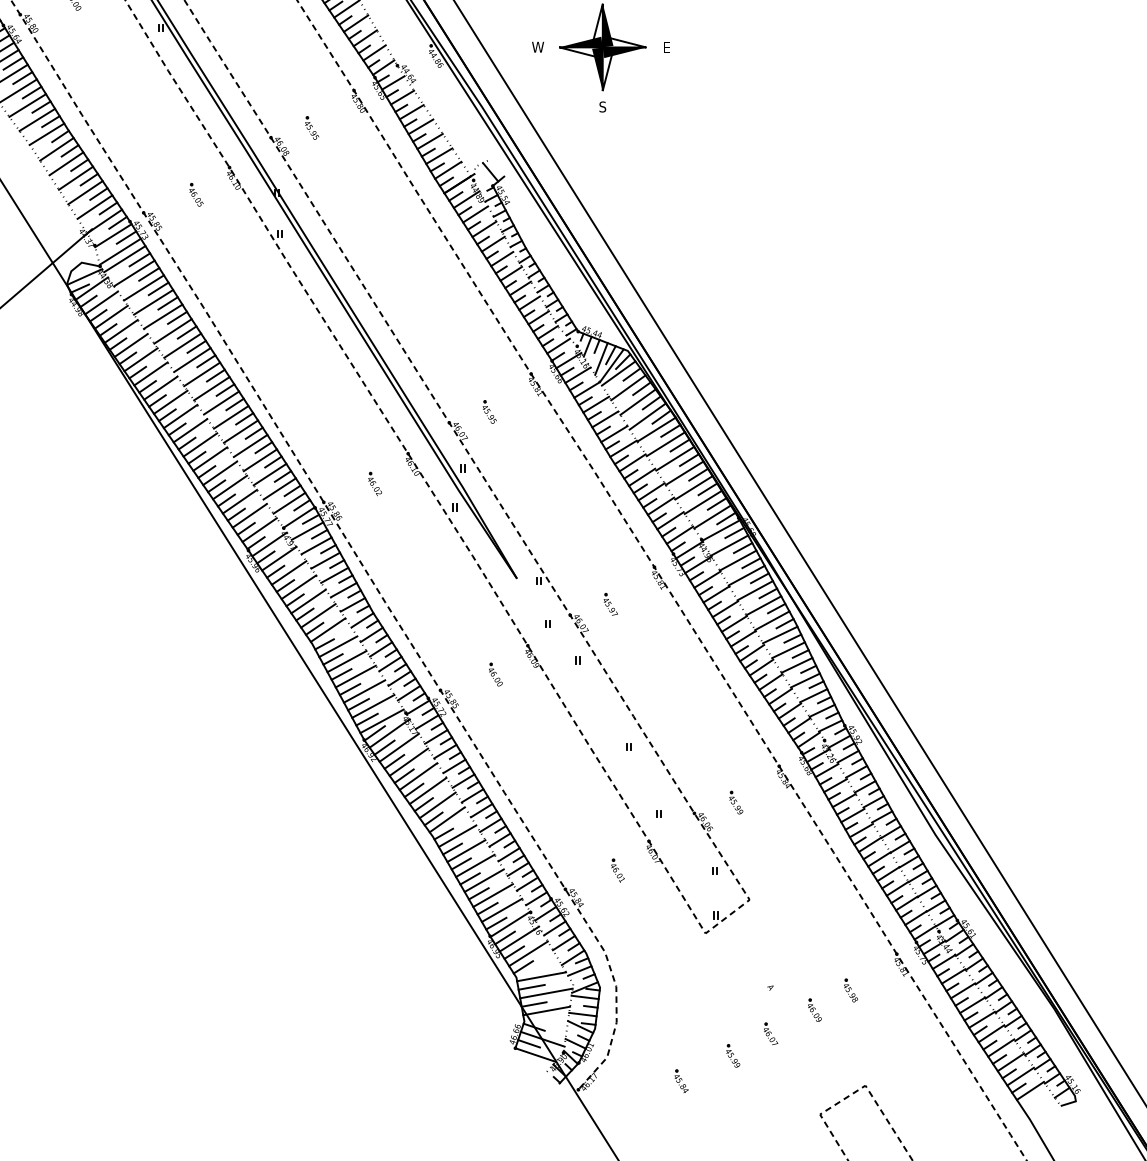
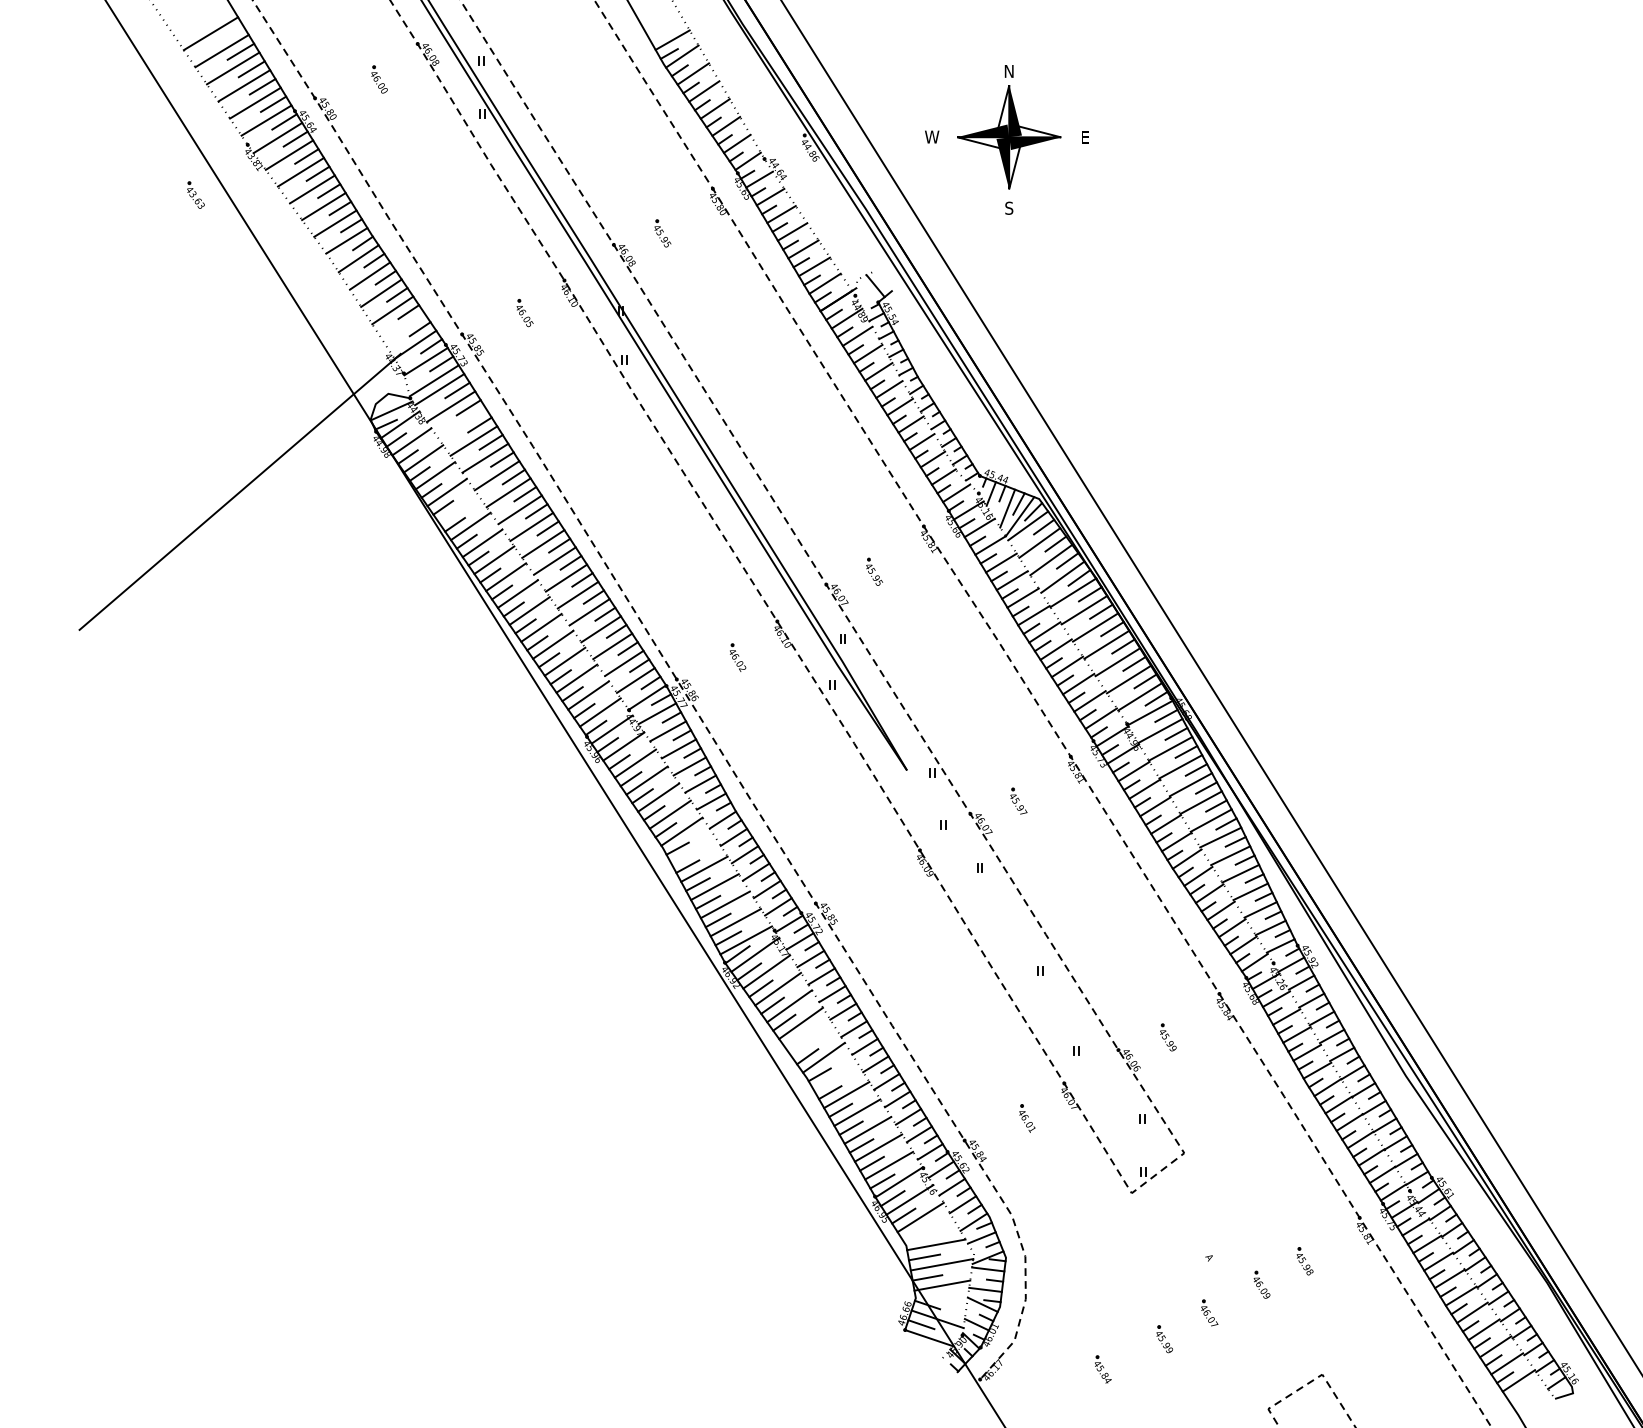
line: (94, 207) -> (403, 327), removed
line: (144, 287) -> (462, 423), removed
line: (140, 359) -> (458, 509), removed
line: (337, 646) -> (693, 851), removed
part: (495, 674) -> (881, 884), removed
line: (423, 804) -> (795, 1039), removed
line: (437, 805) -> (812, 1040), removed
line: (456, 836) -> (835, 1077), removed
line: (523, 967) -> (914, 1233), removed

